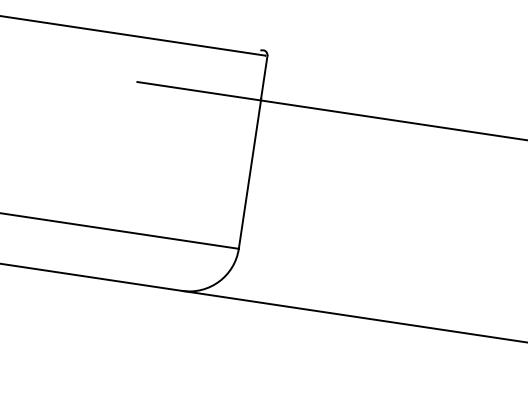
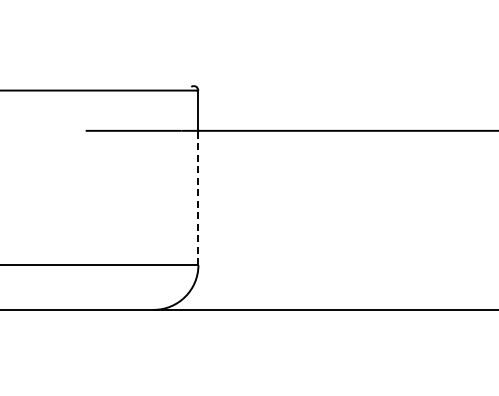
line: (250, 174) -> (198, 197), solid -> dashed

